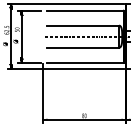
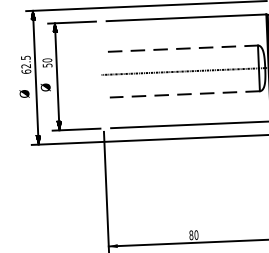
line: (83, 25) -> (184, 48), solid -> dashed
line: (82, 47) -> (183, 93), solid -> dashed

